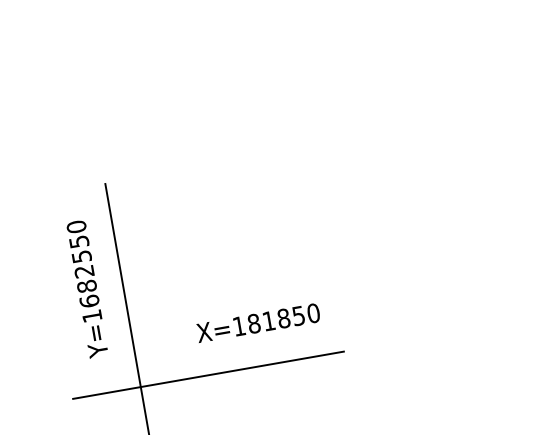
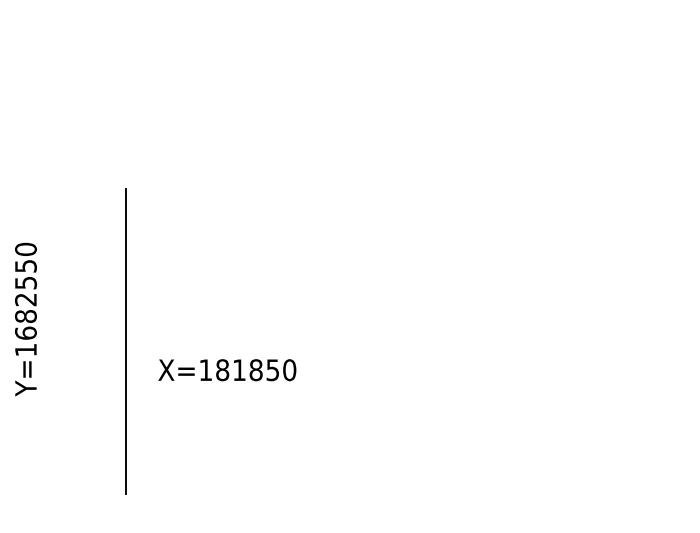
text: (87, 289) -> (25, 319), moved
text: (258, 323) -> (227, 370), moved
line: (208, 375) -> (201, 417), removed

